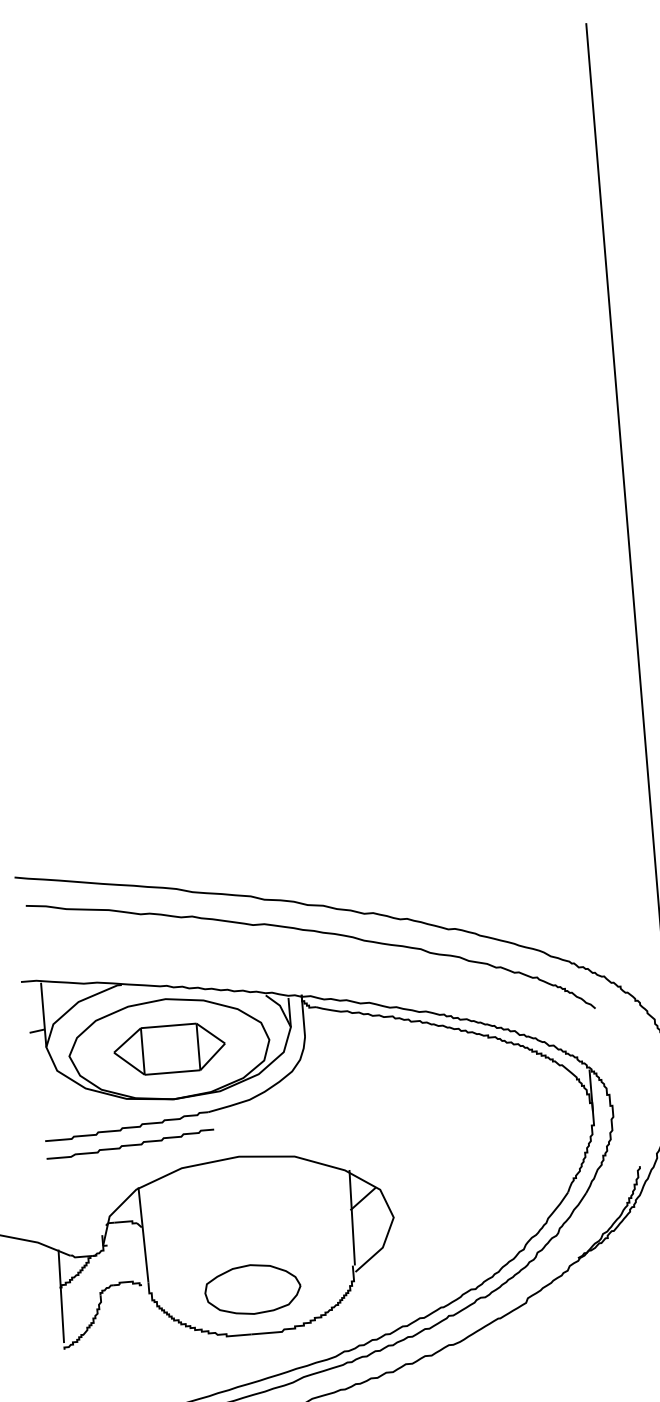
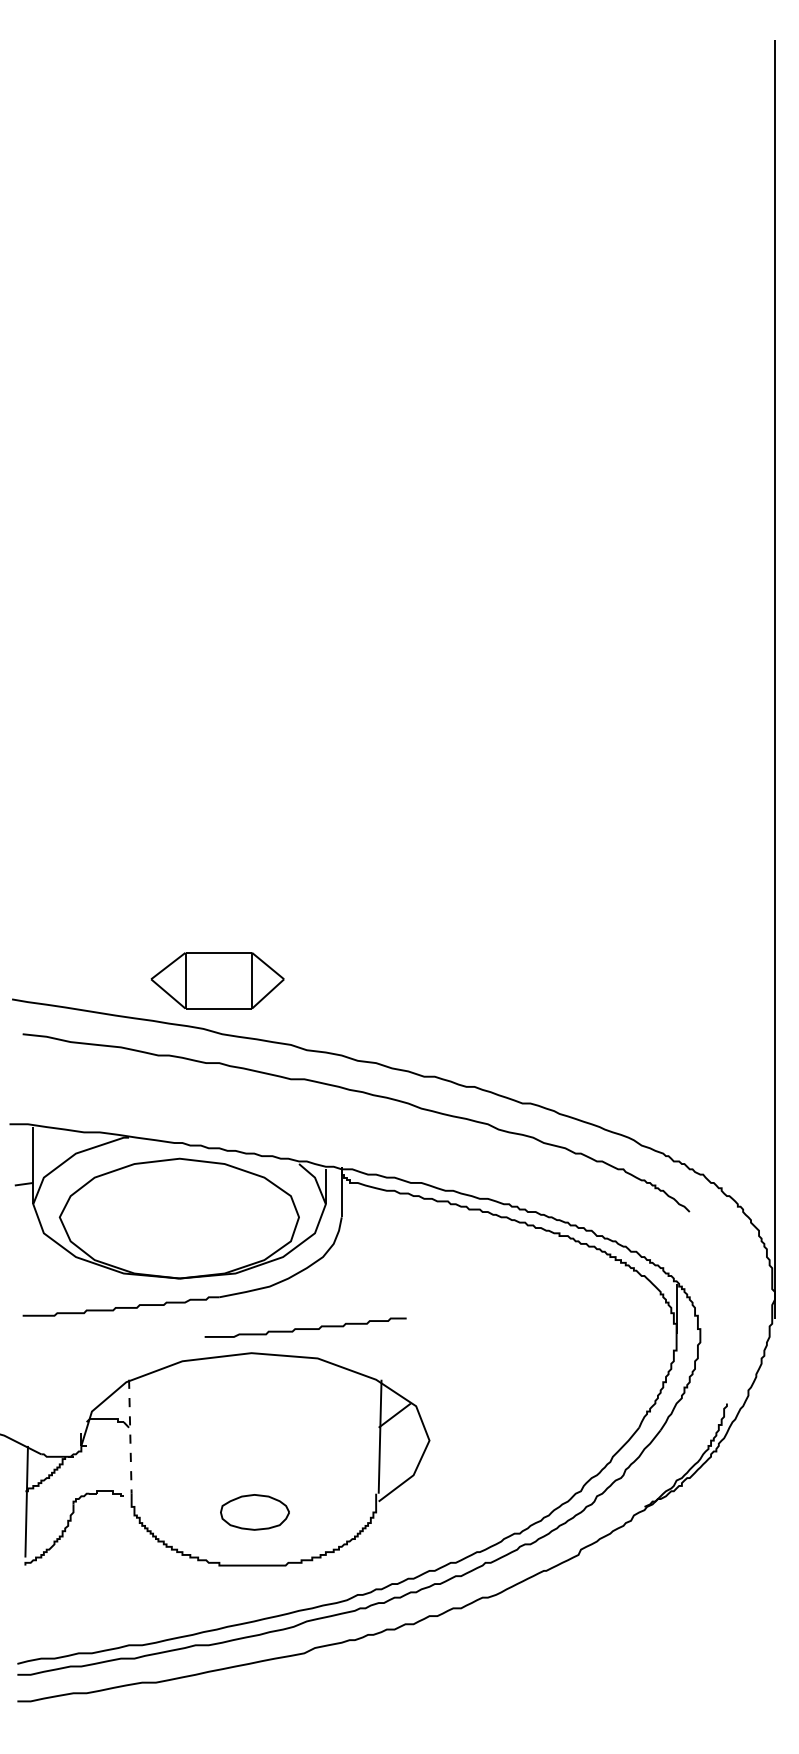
part: (169, 1049) -> (217, 980), moved
curve: (130, 1144) -> (305, 1328), moved
line: (143, 1235) -> (130, 1437), solid -> dashed
part: (252, 1289) -> (254, 1512), size x0.6

